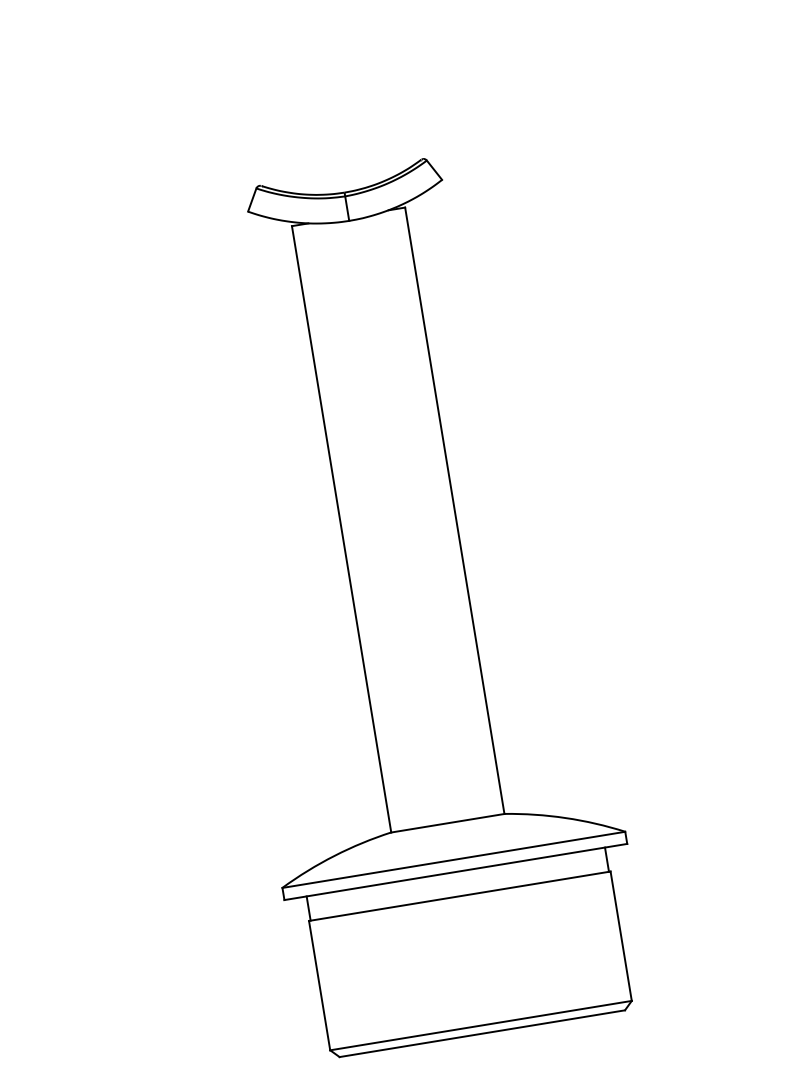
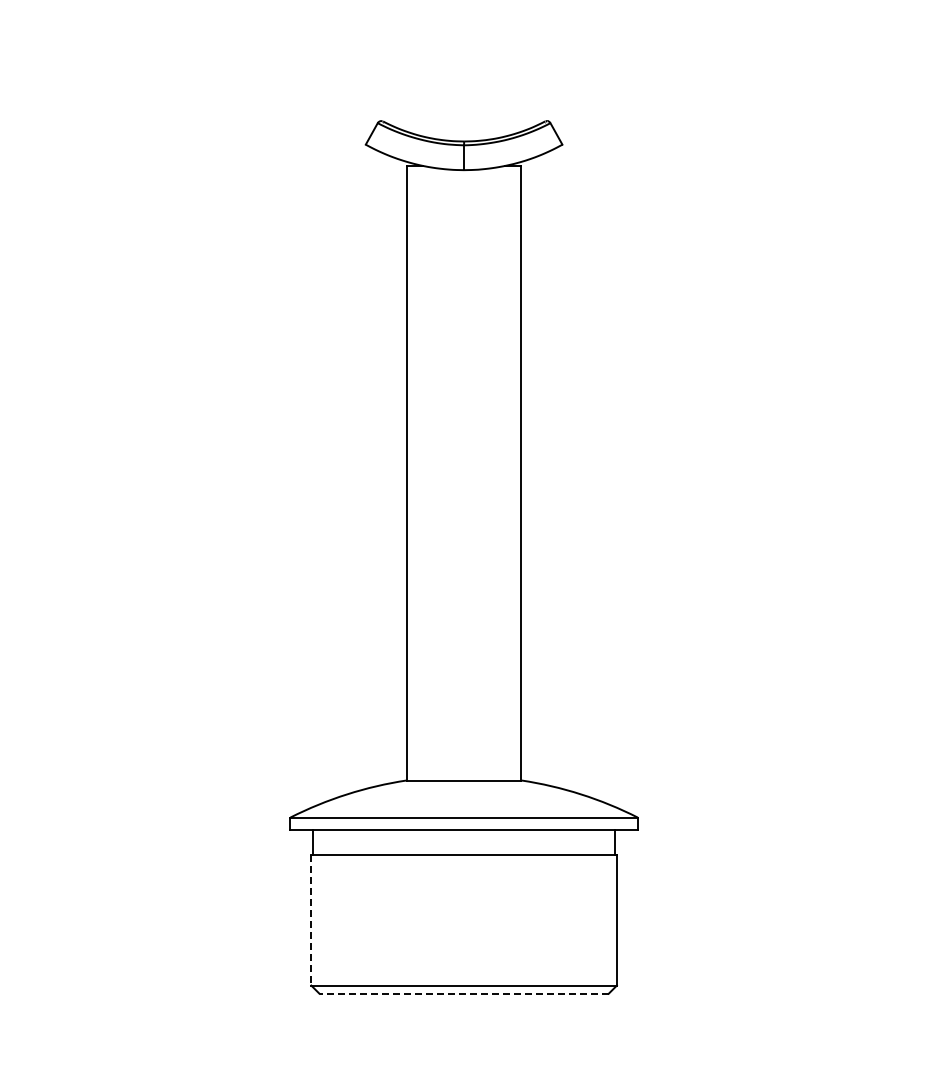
line: (319, 986) -> (311, 920), solid -> dashed
line: (482, 1033) -> (464, 993), solid -> dashed

